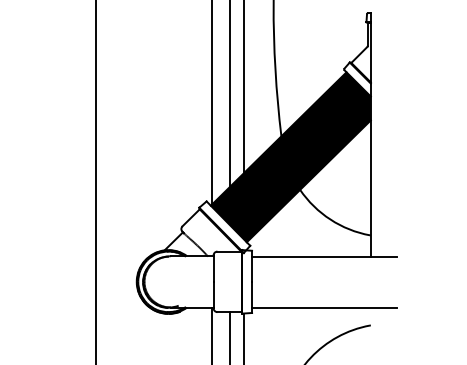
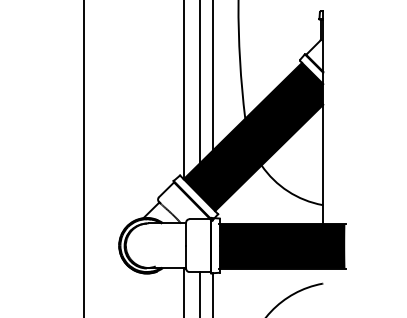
fill: (324, 281) -> (282, 245), added

